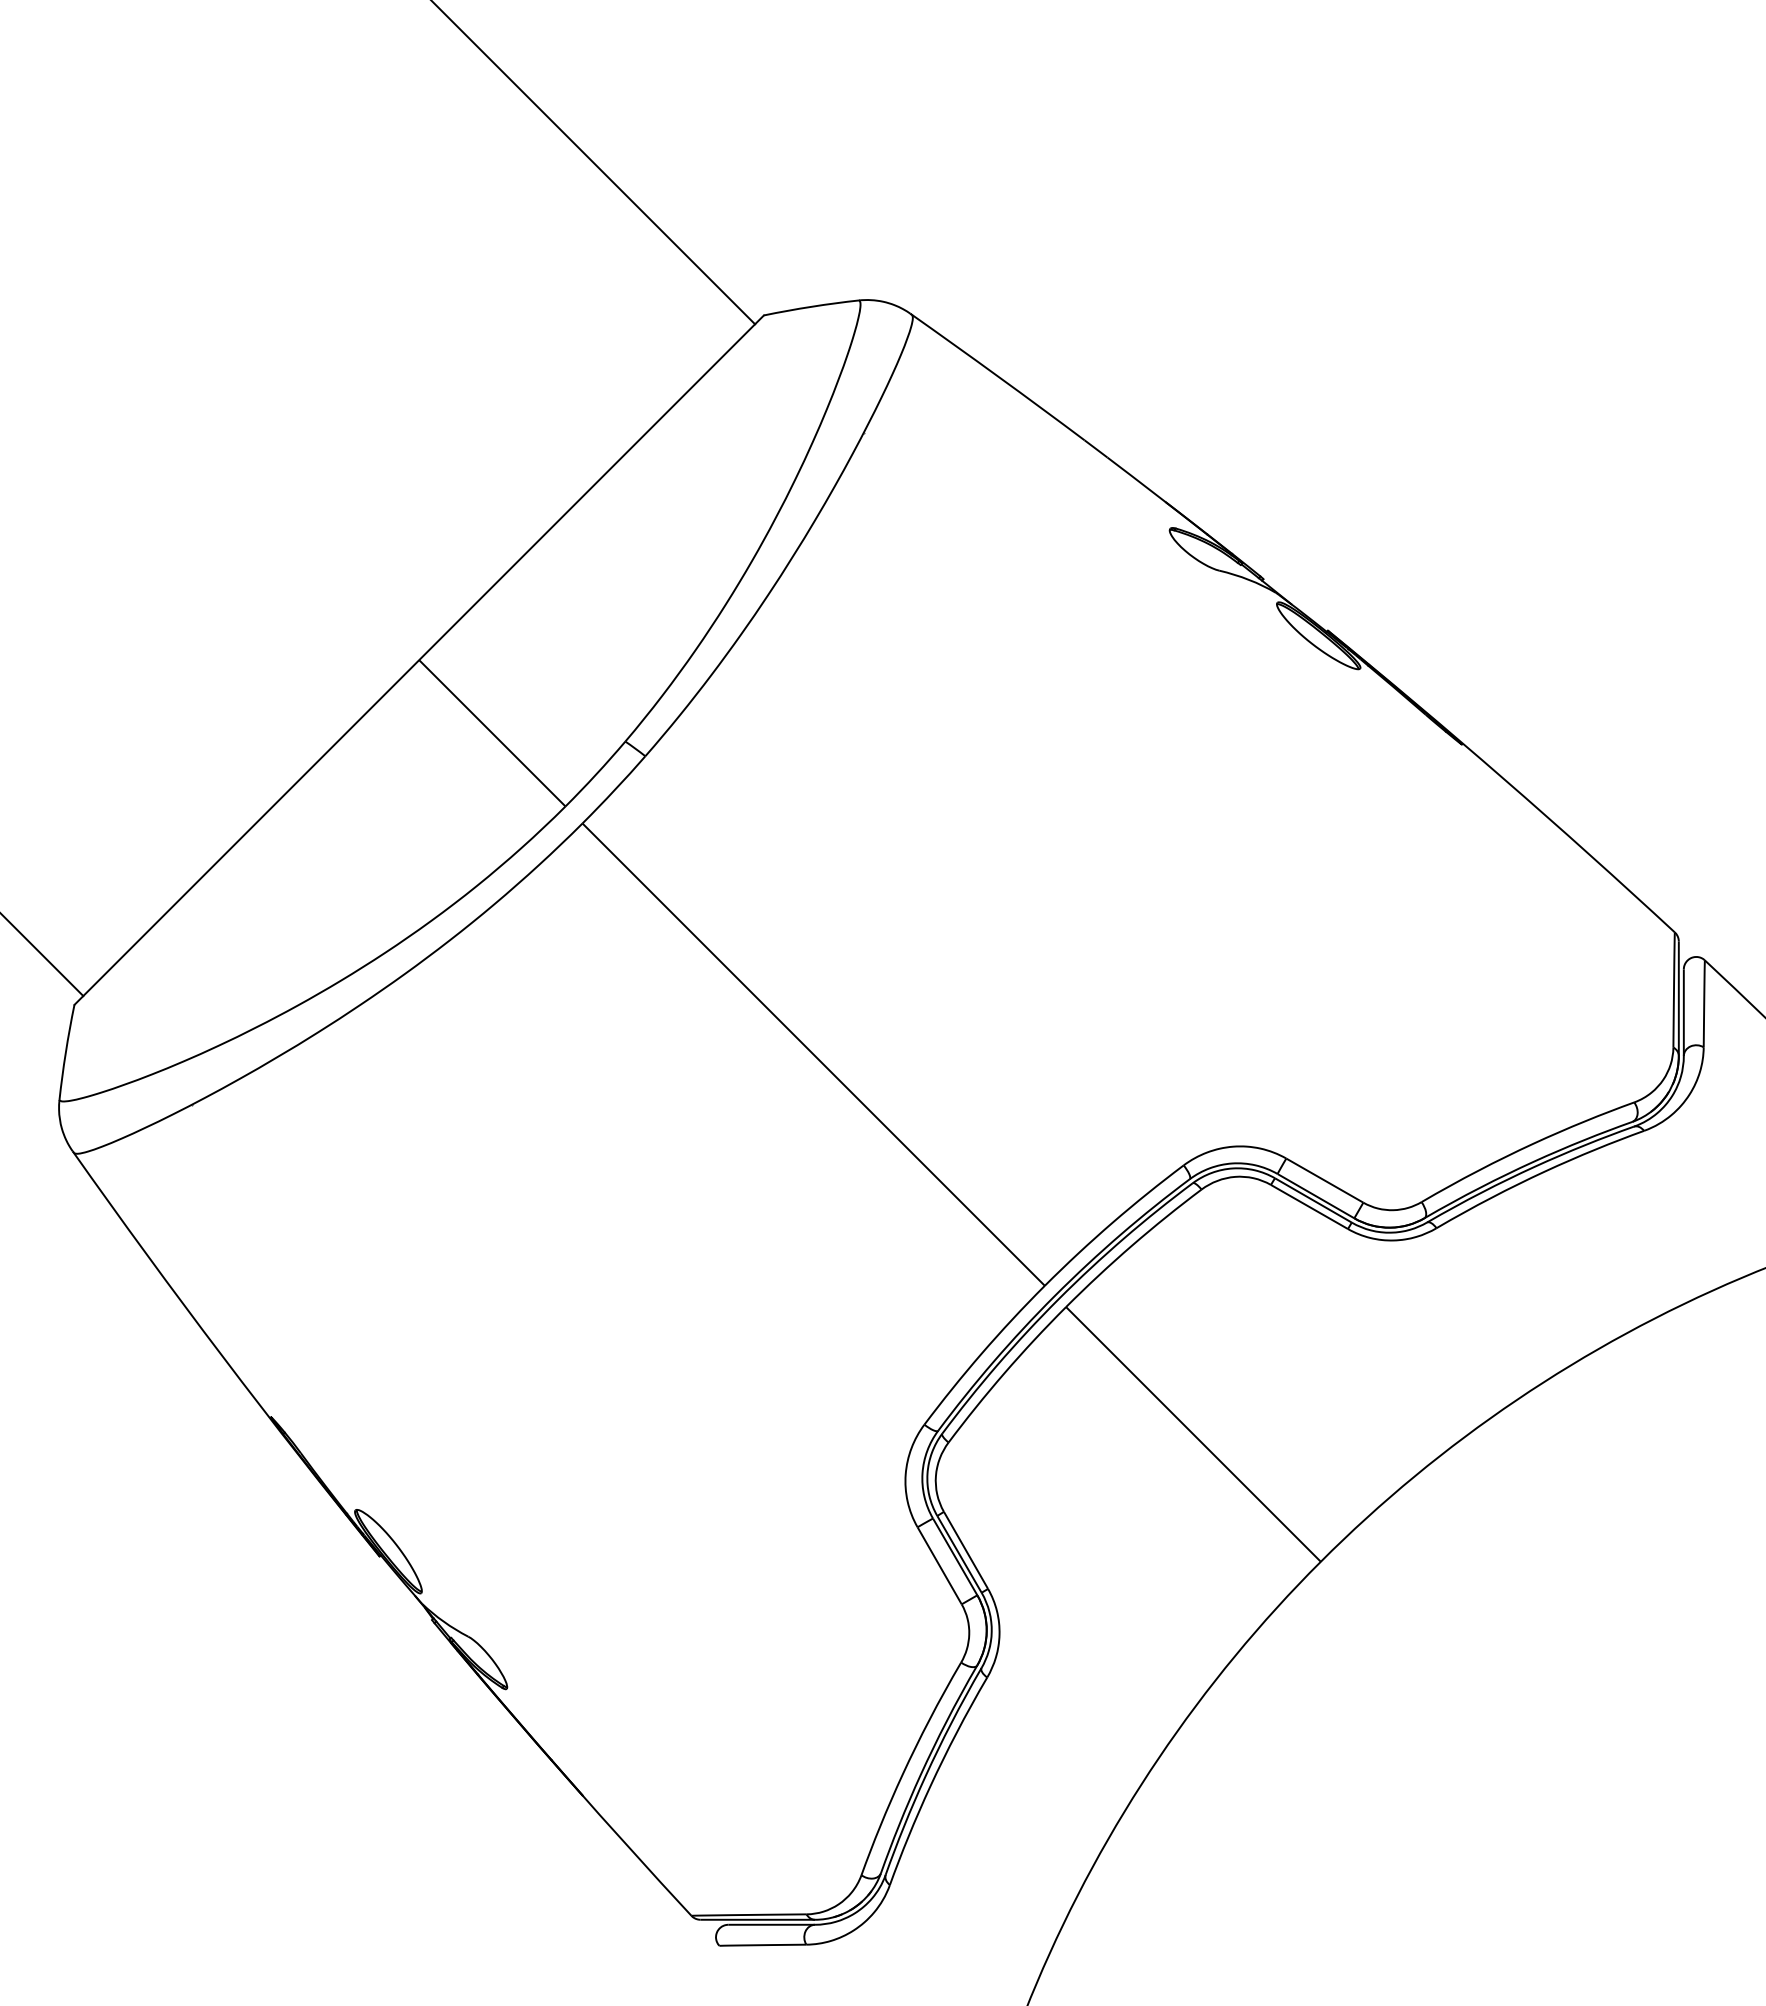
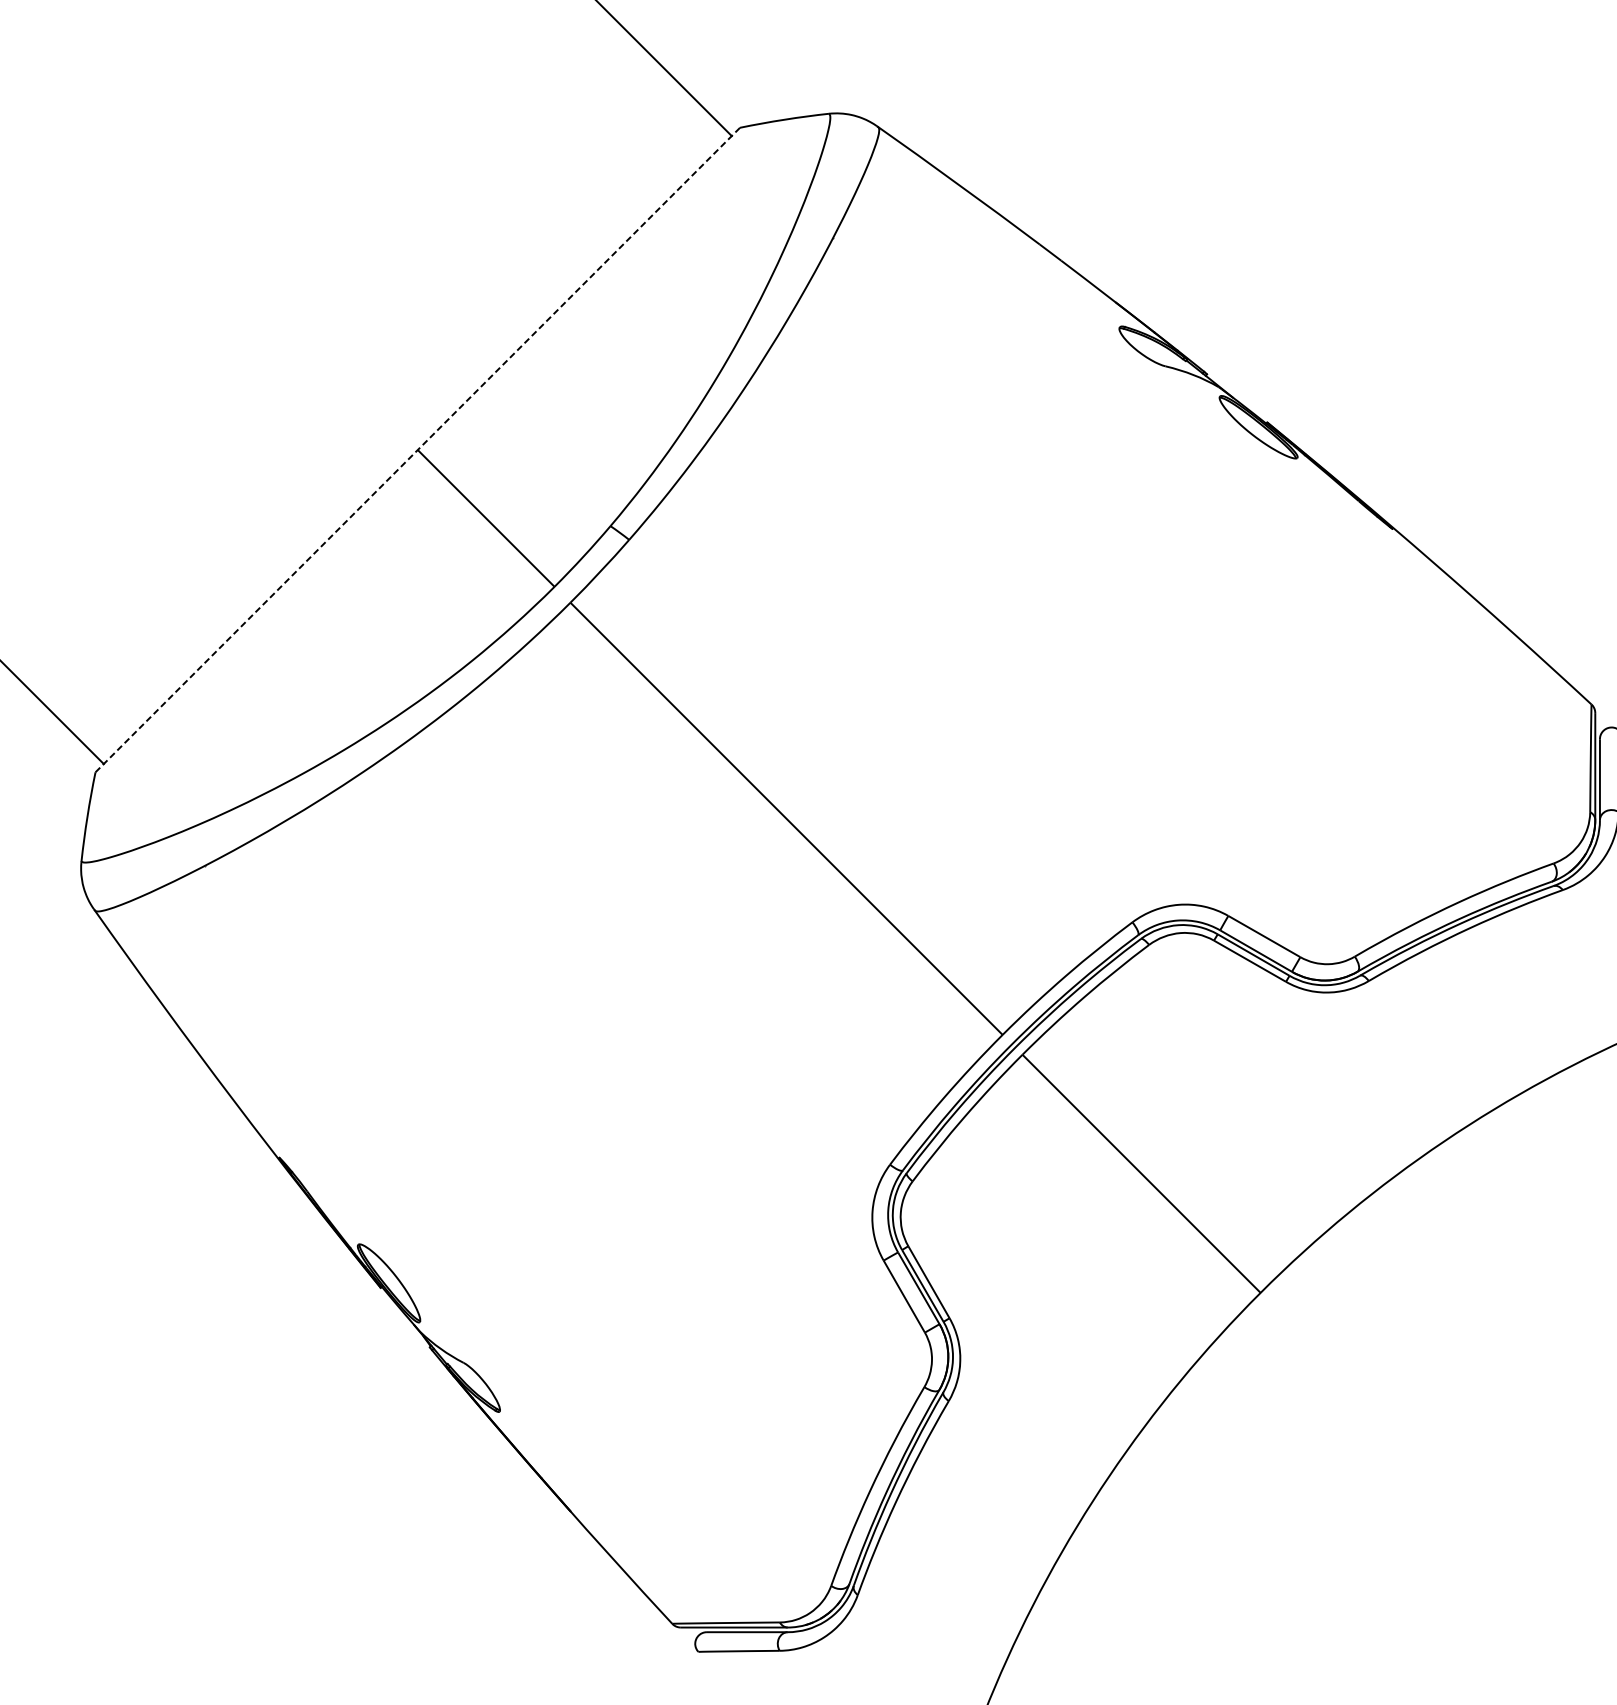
line: (419, 660) -> (418, 450), solid -> dashed

